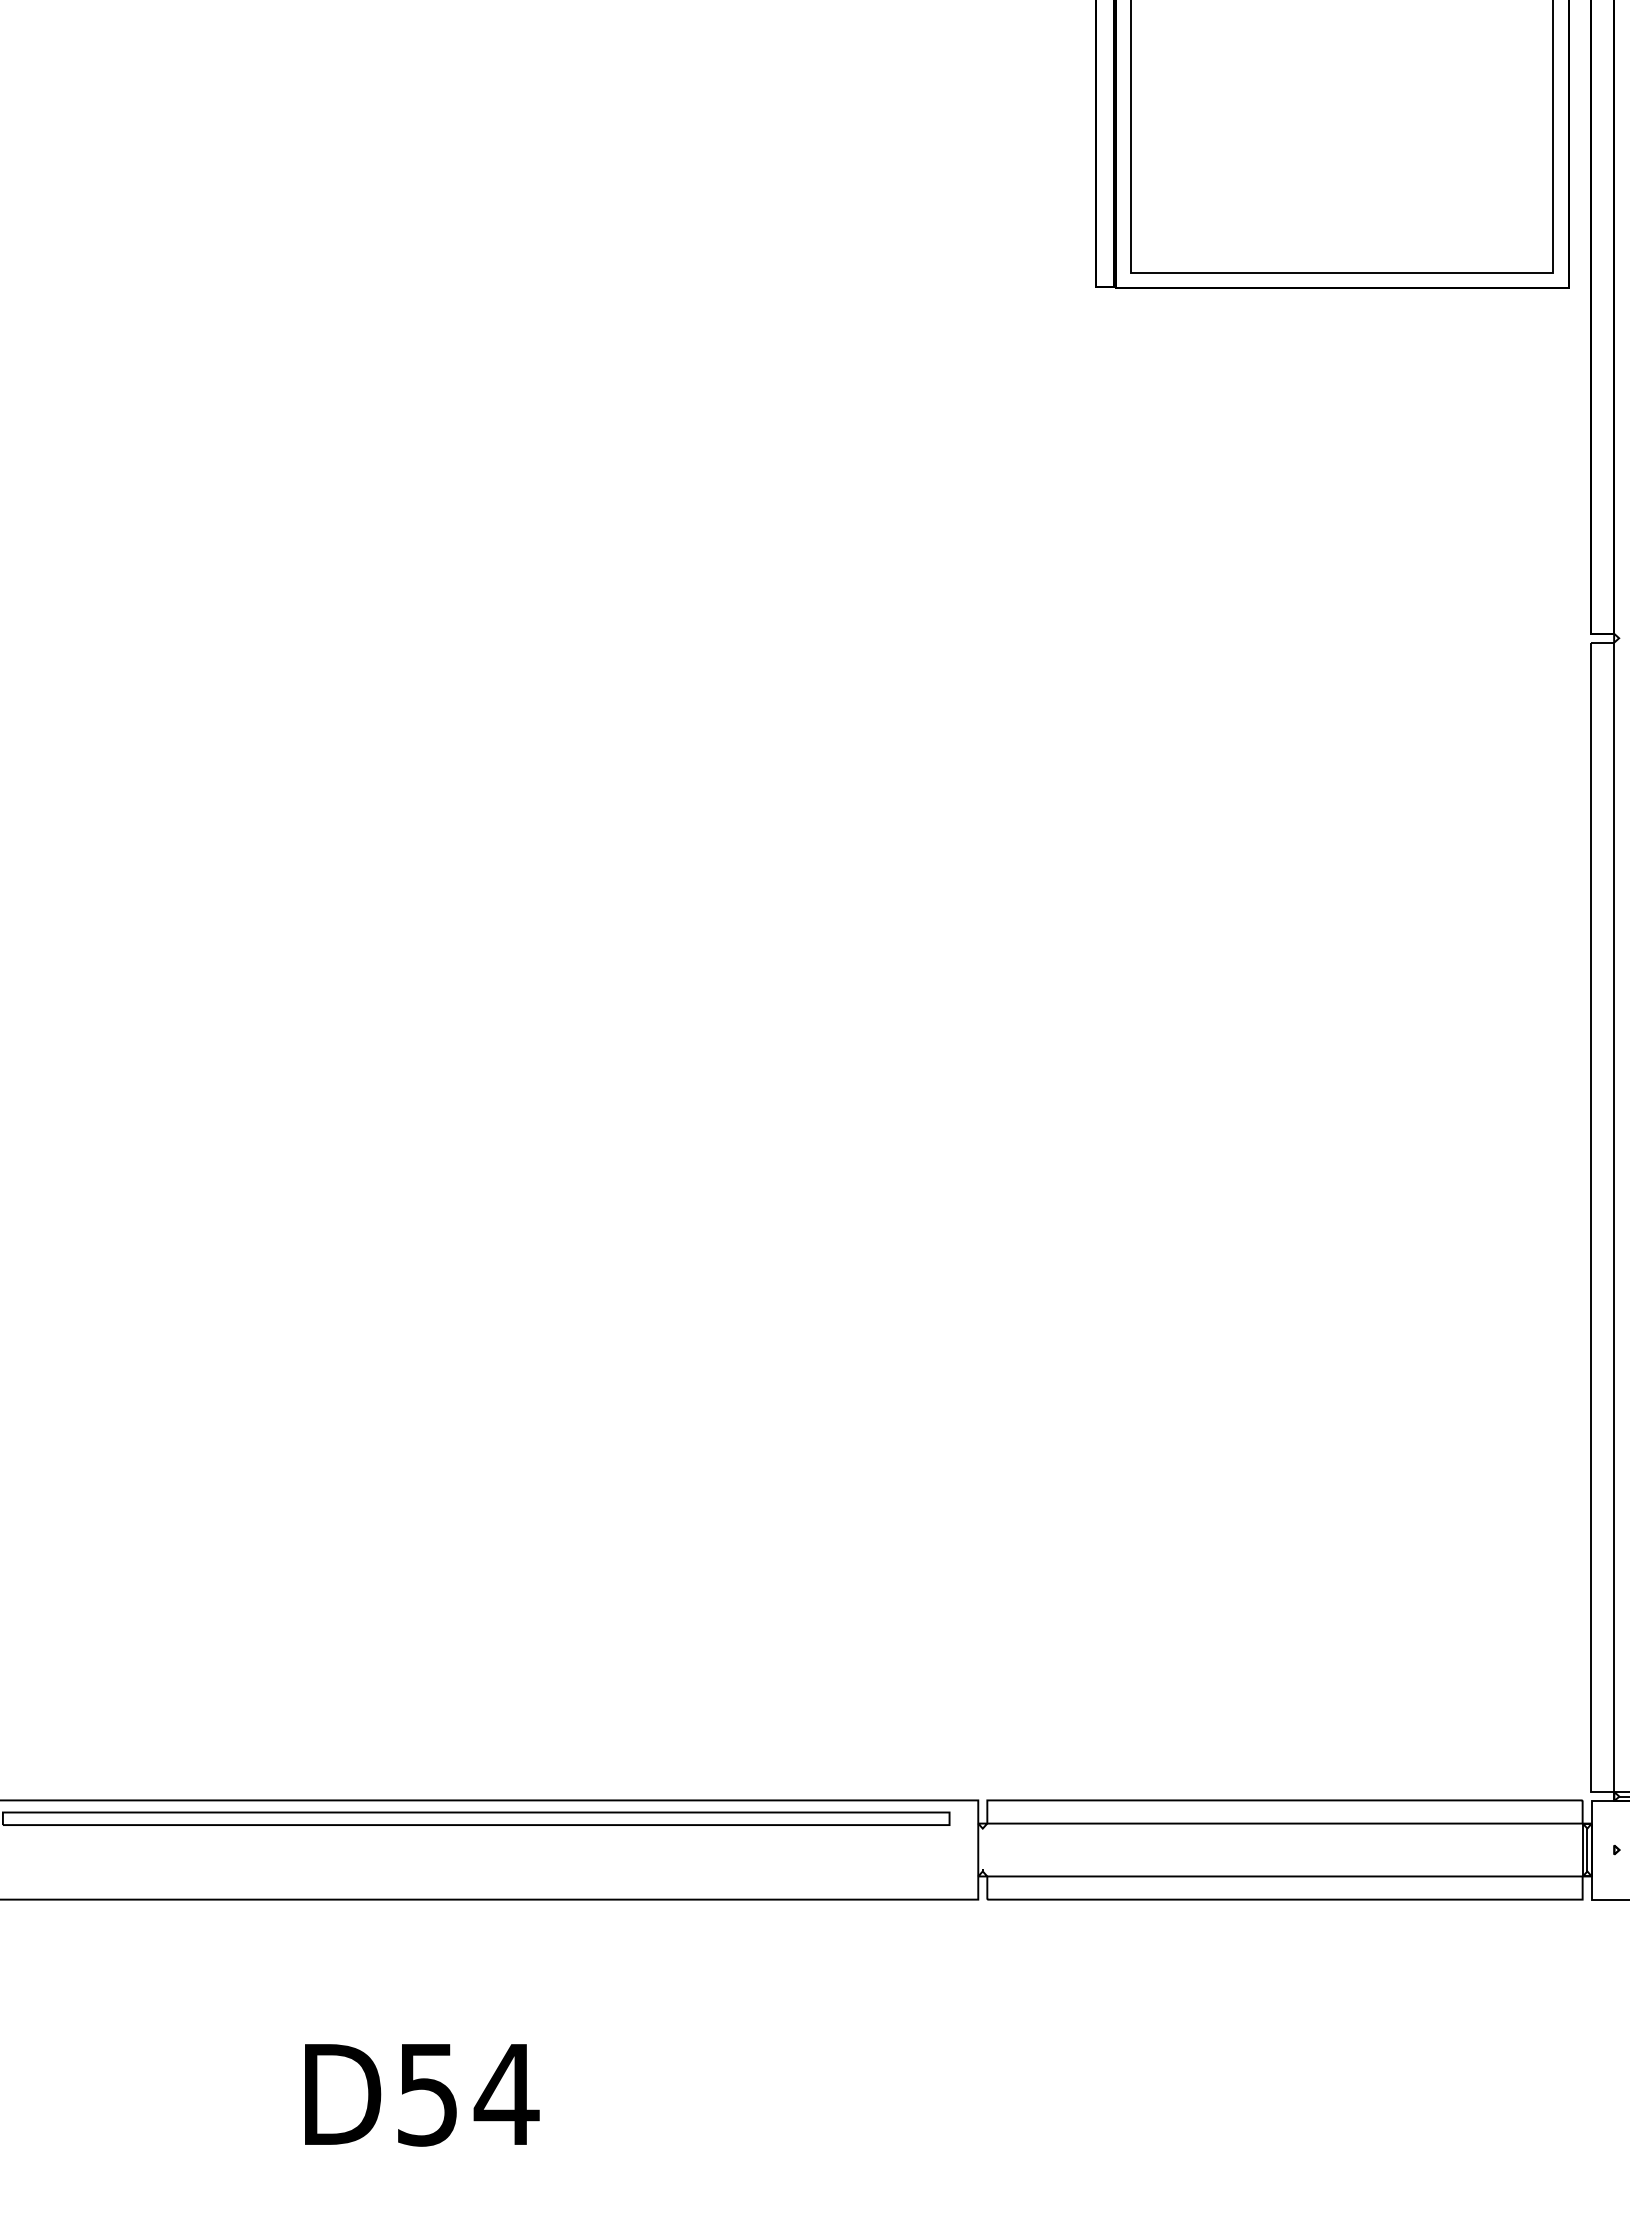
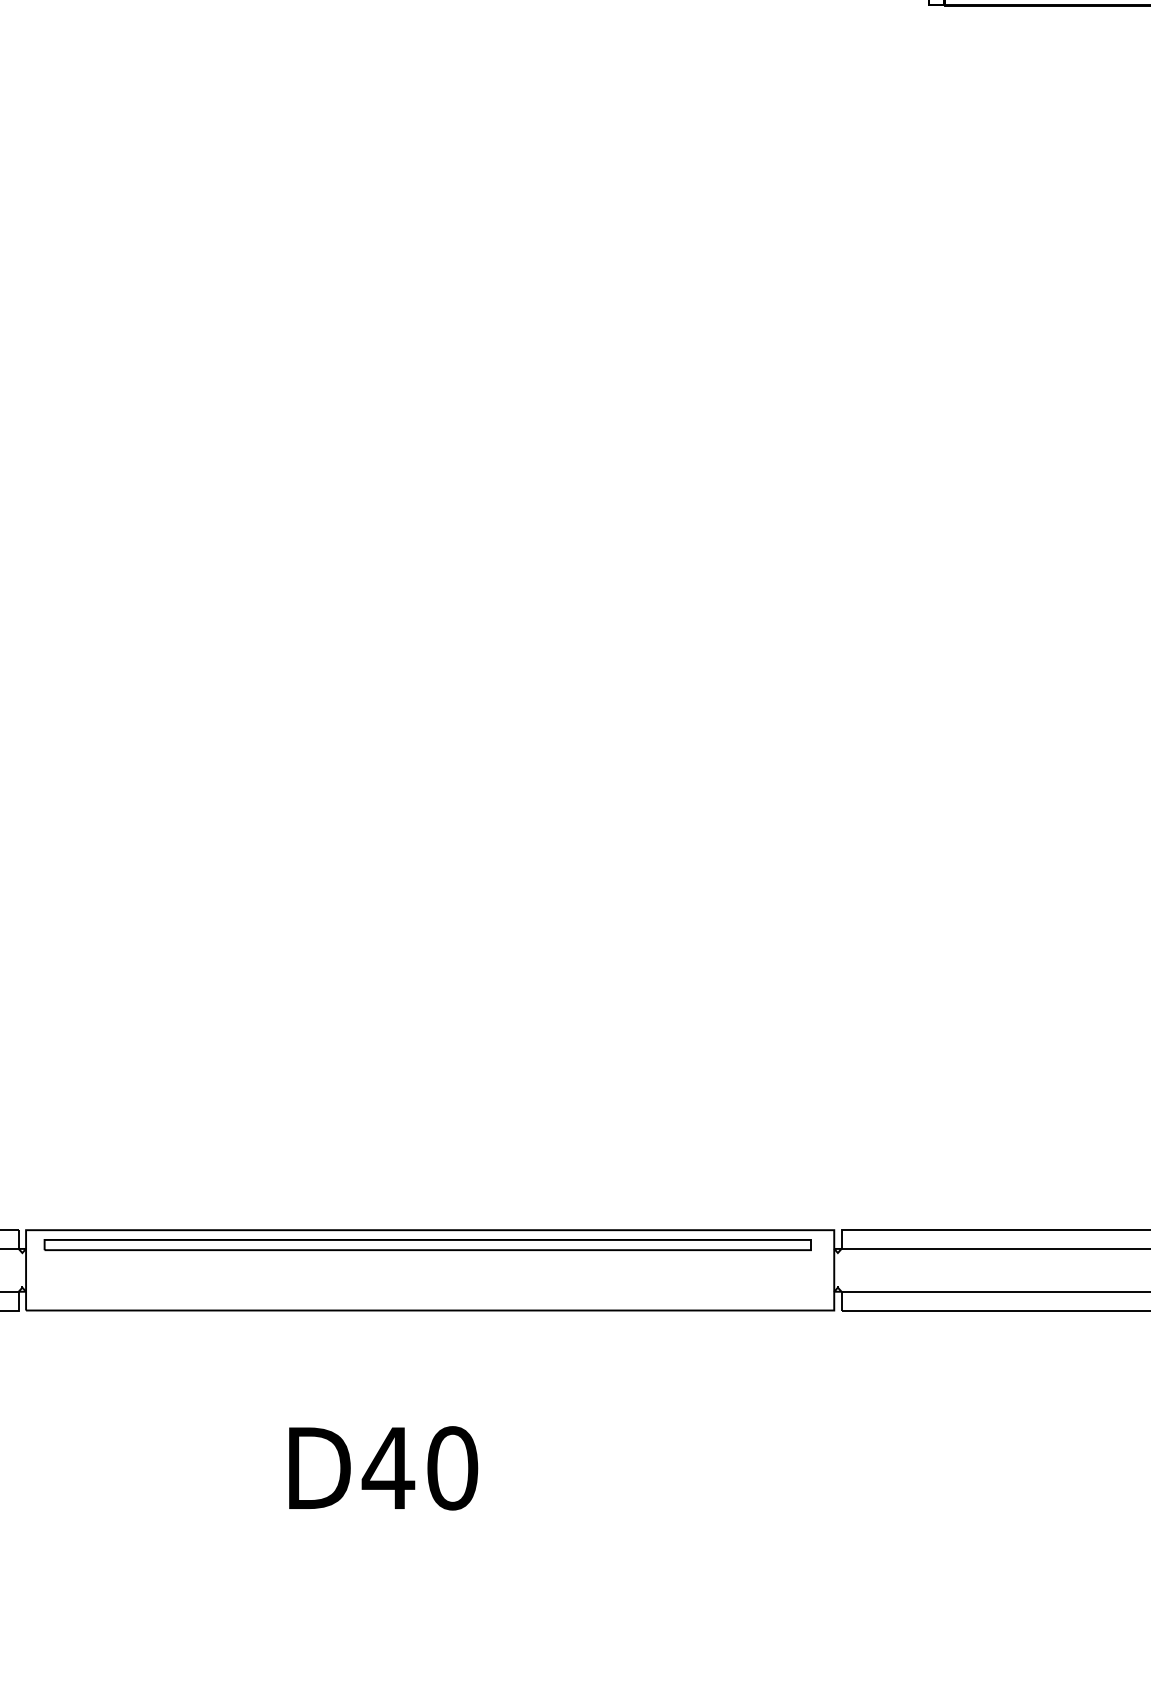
text: (466, 2094) -> (419, 1468), D54 -> D40

